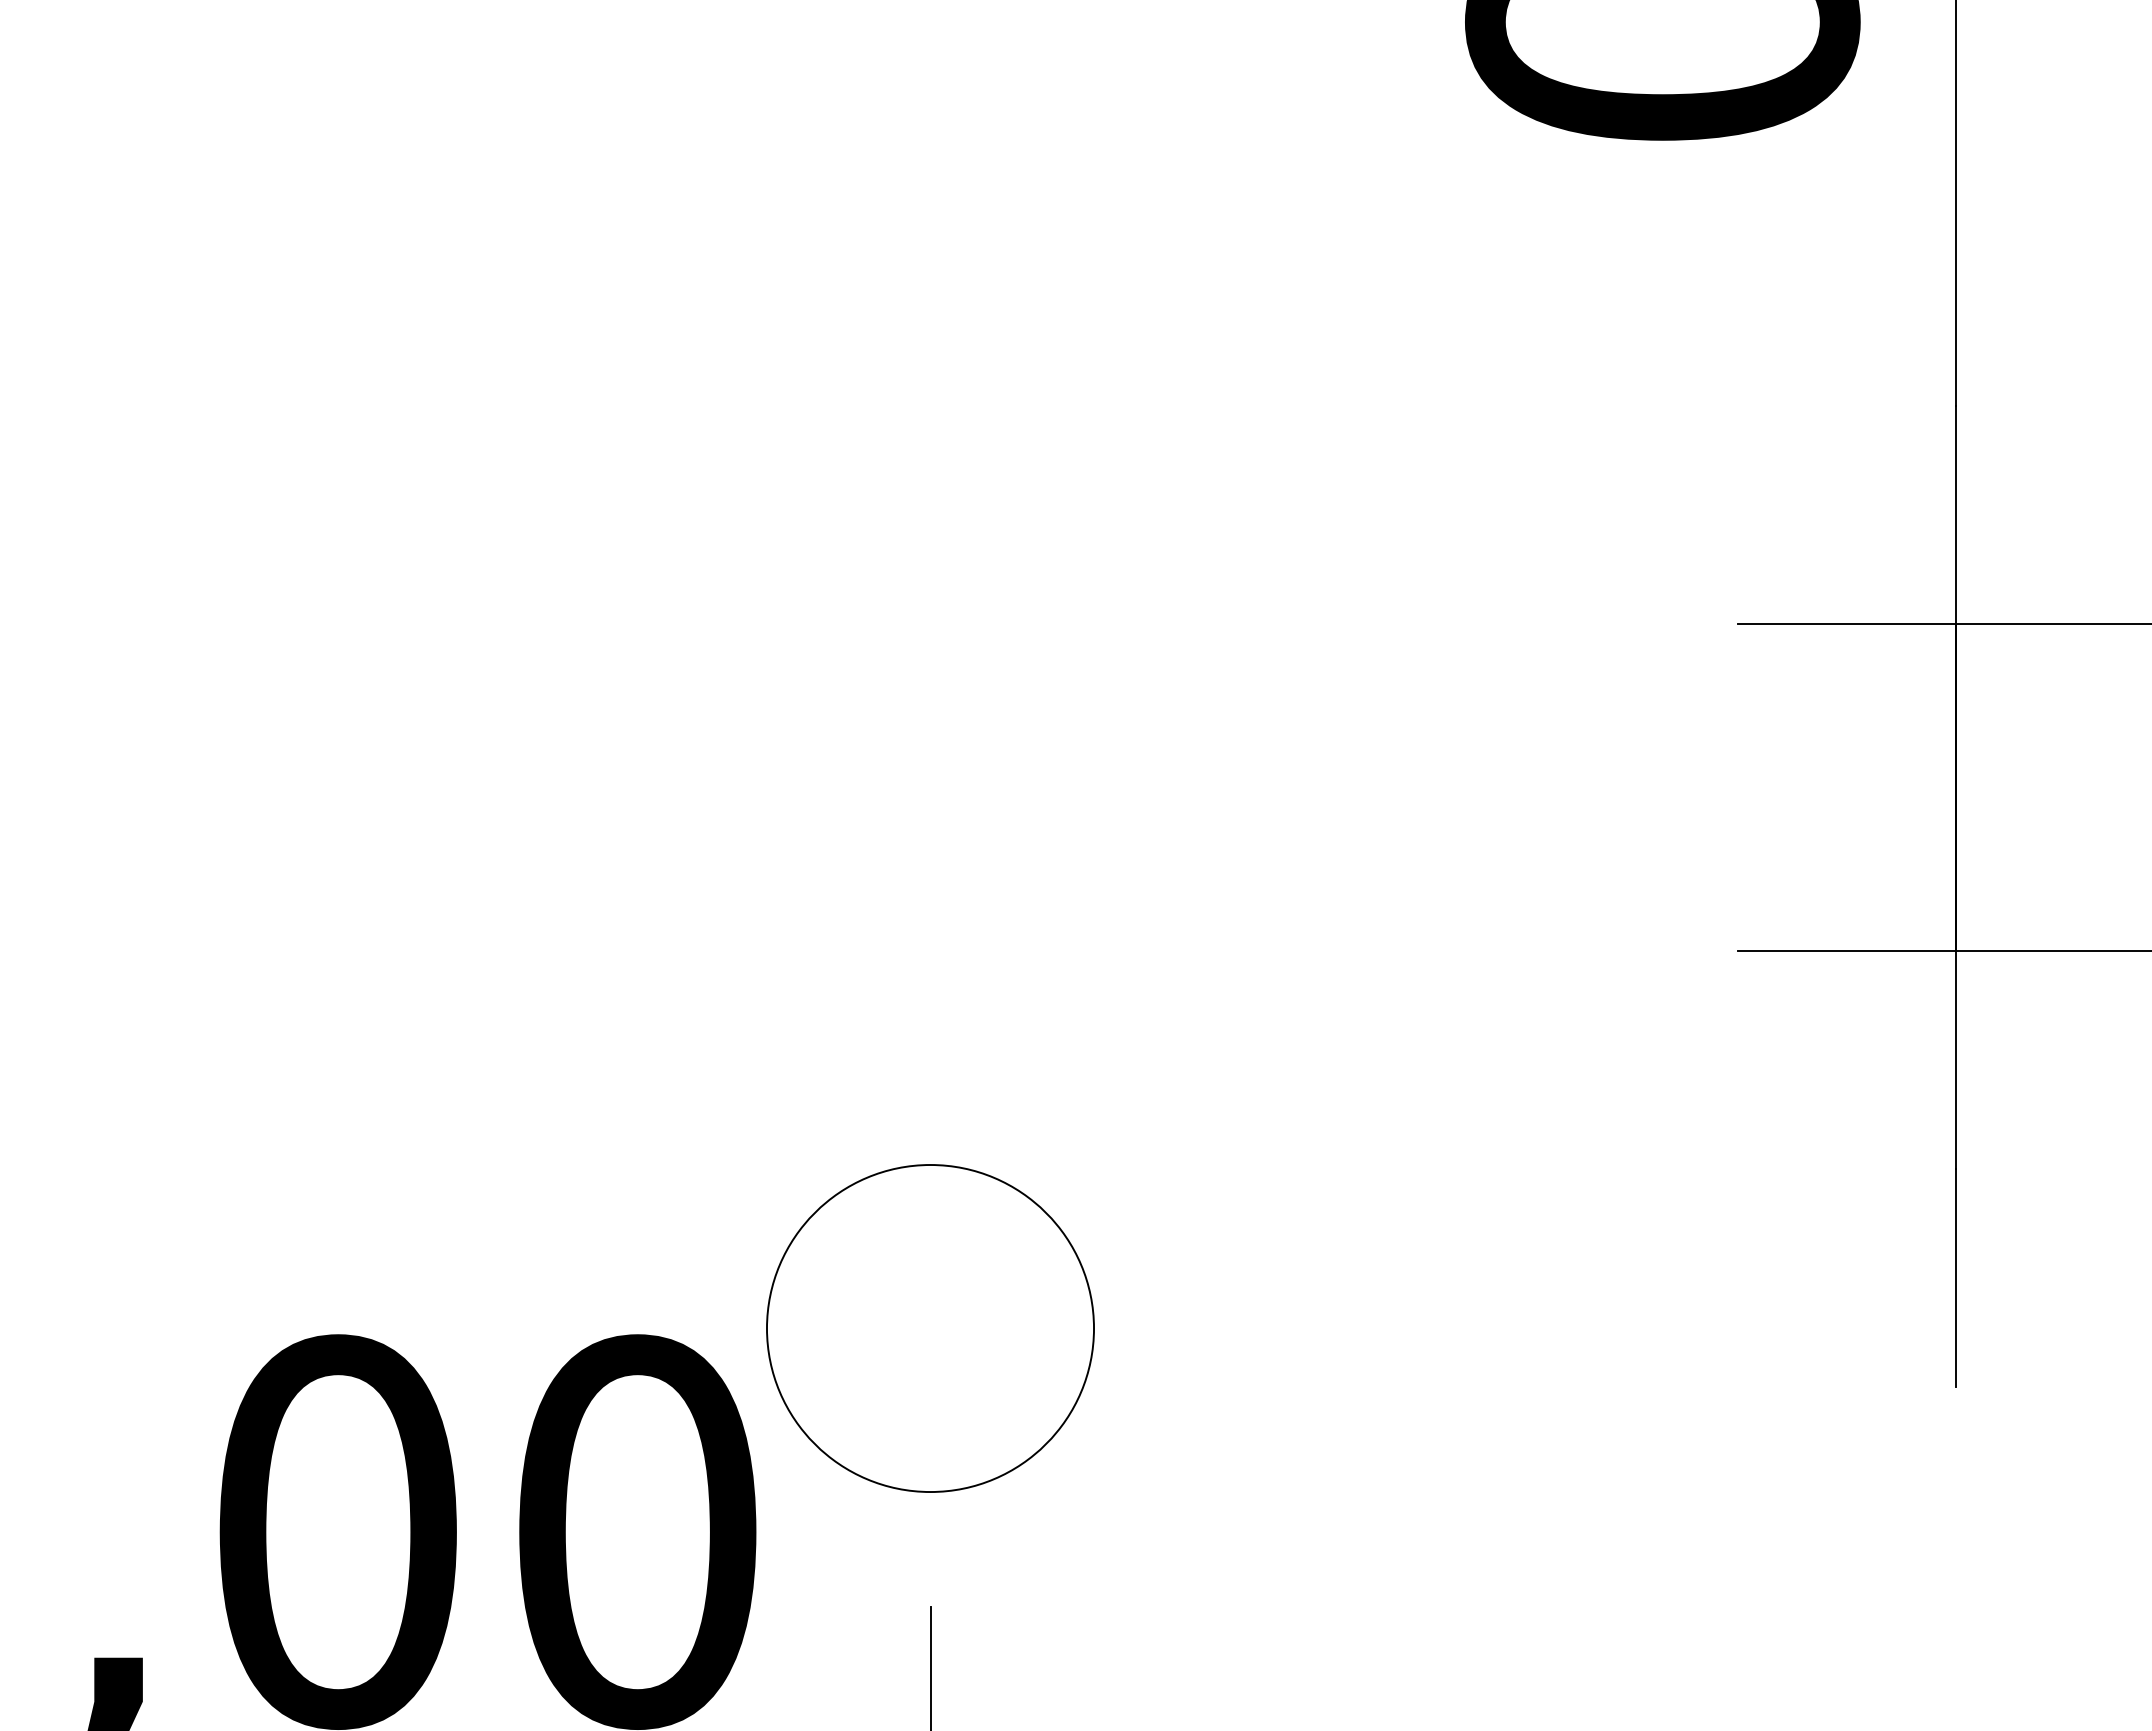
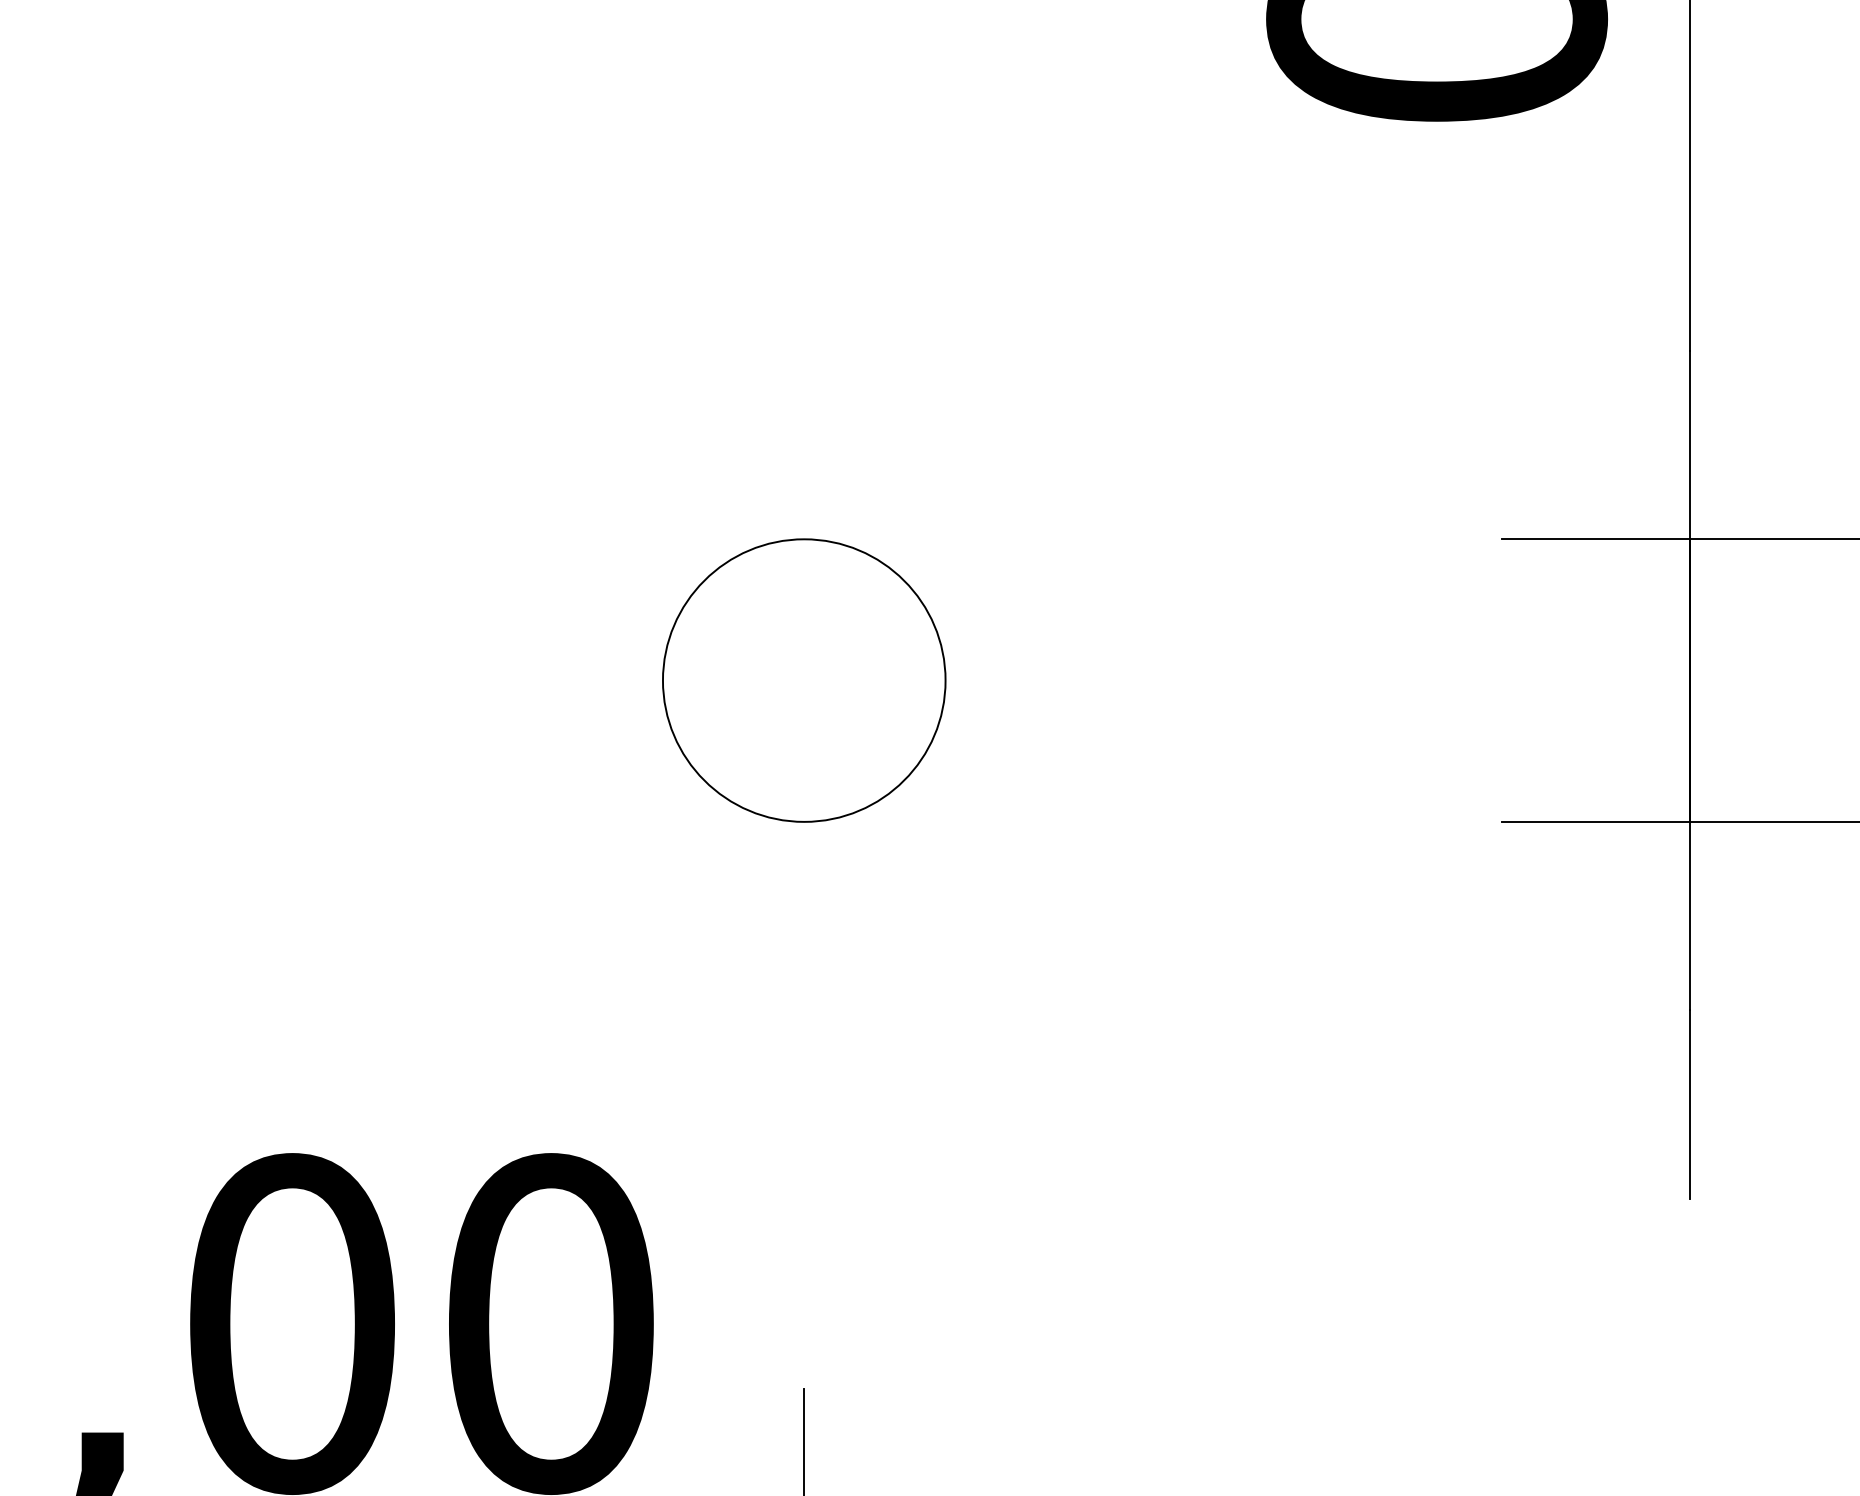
circle: (930, 1328) -> (804, 680), moved

